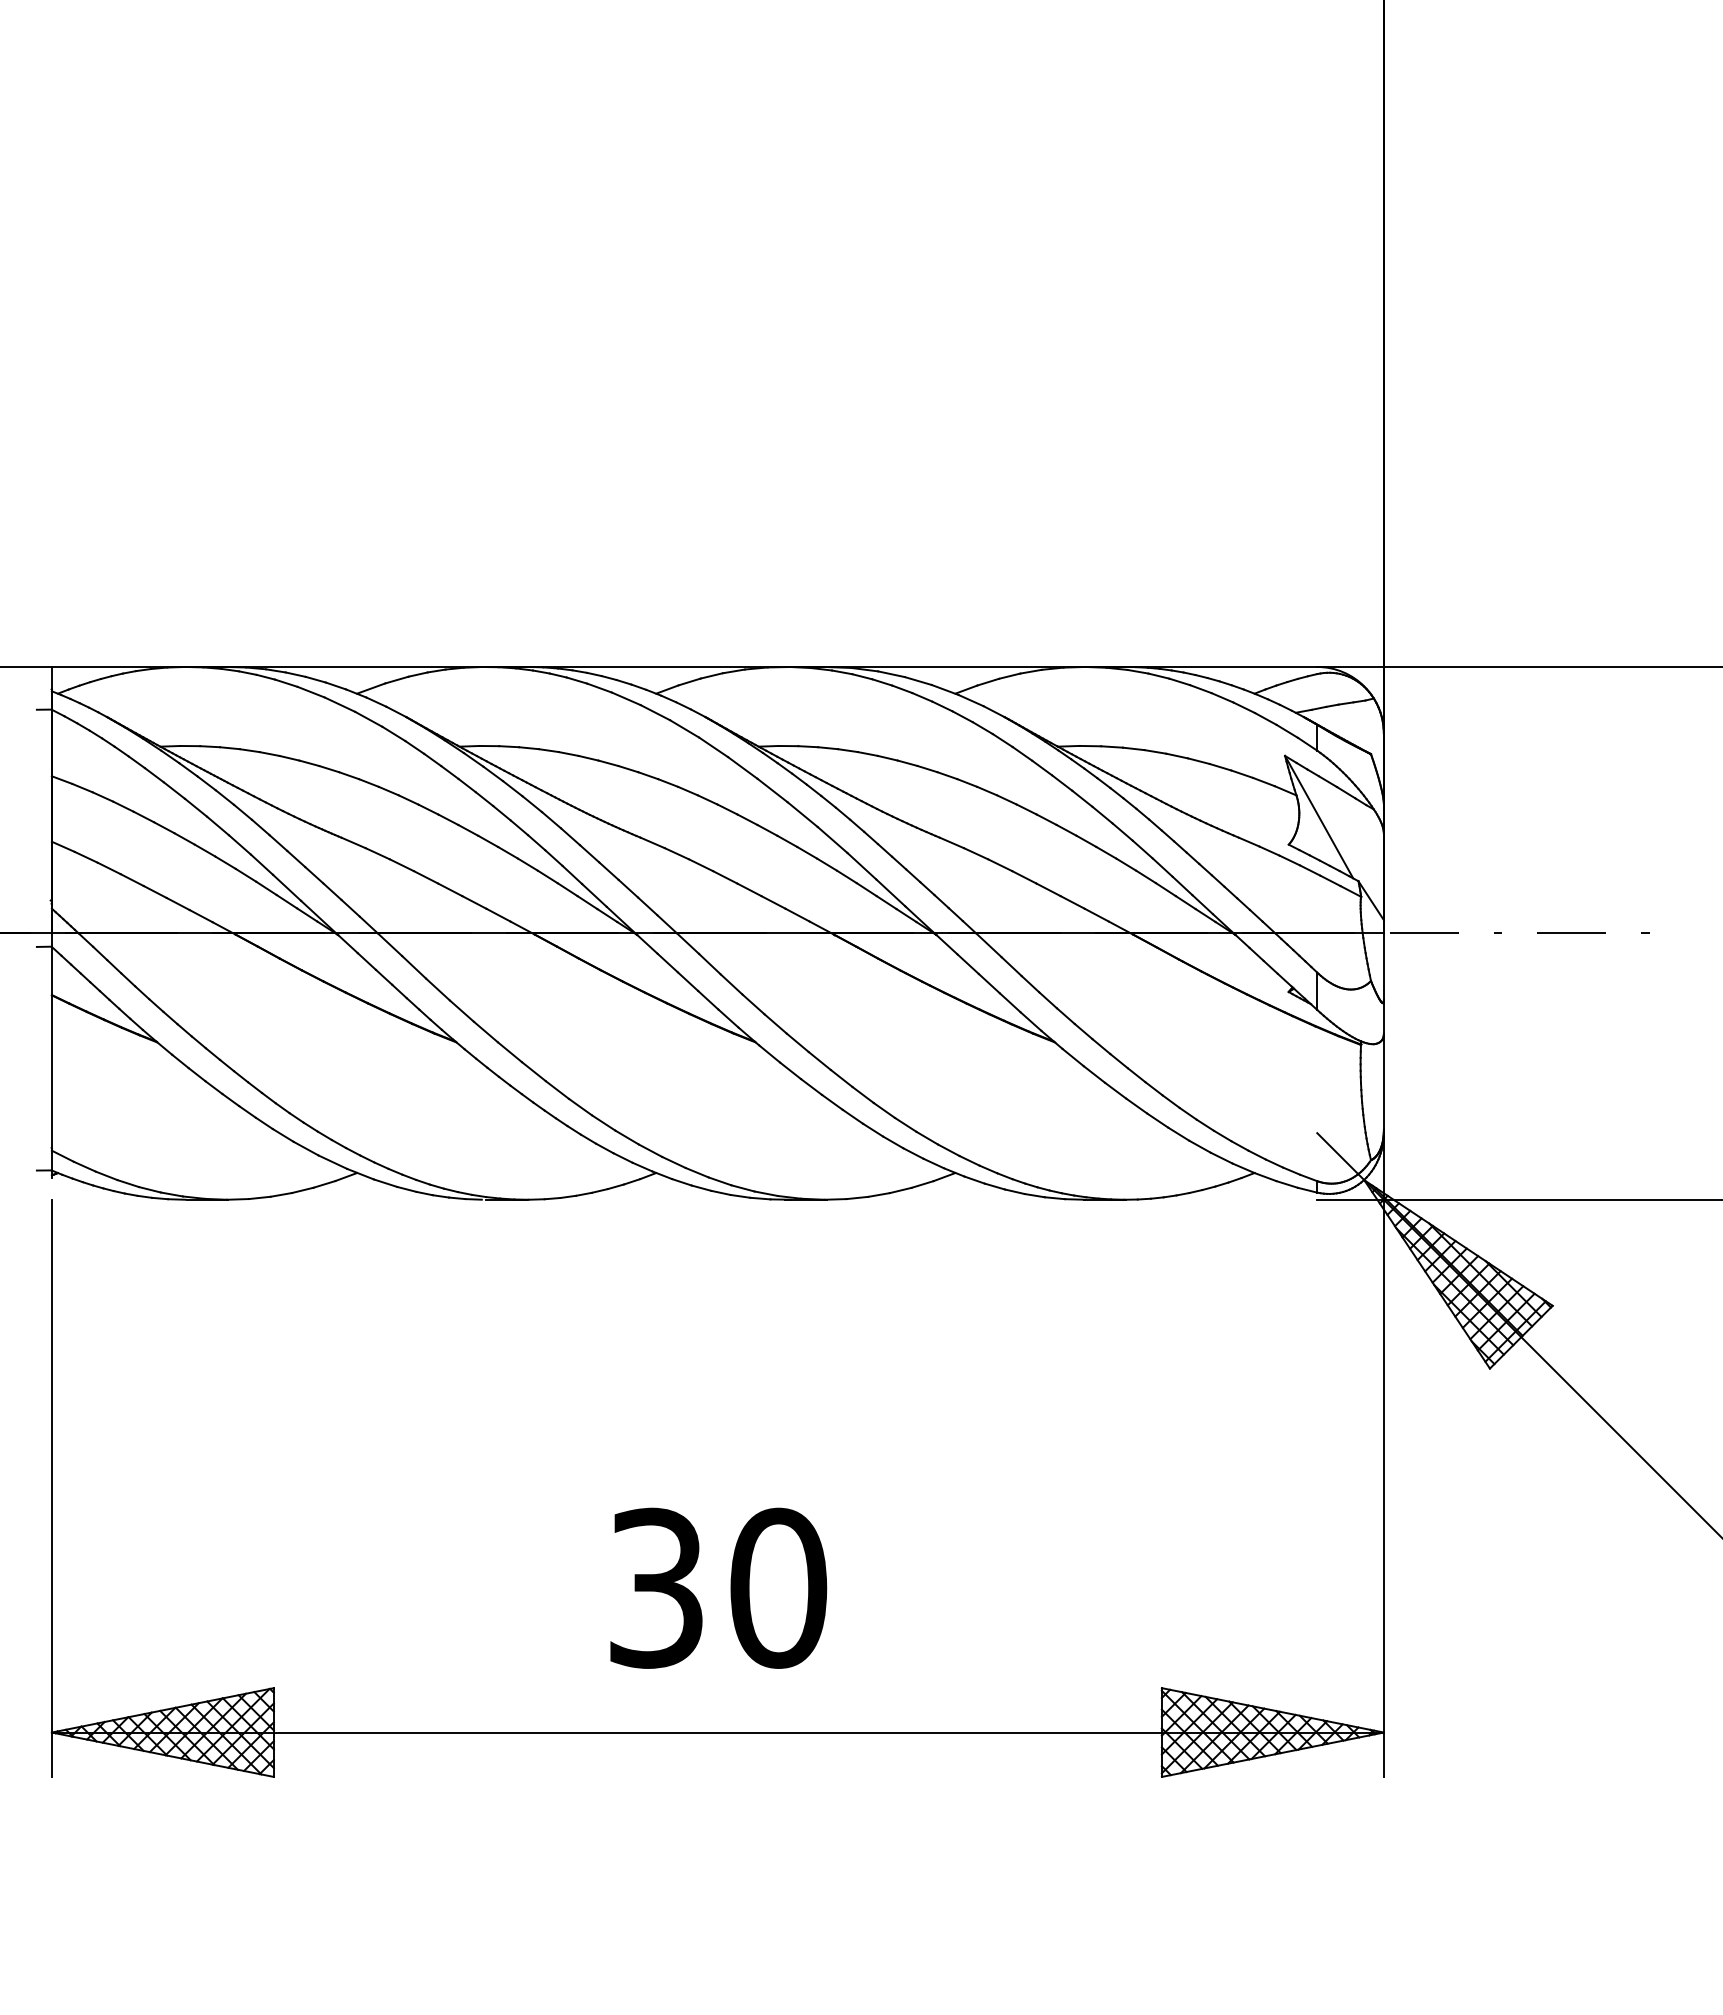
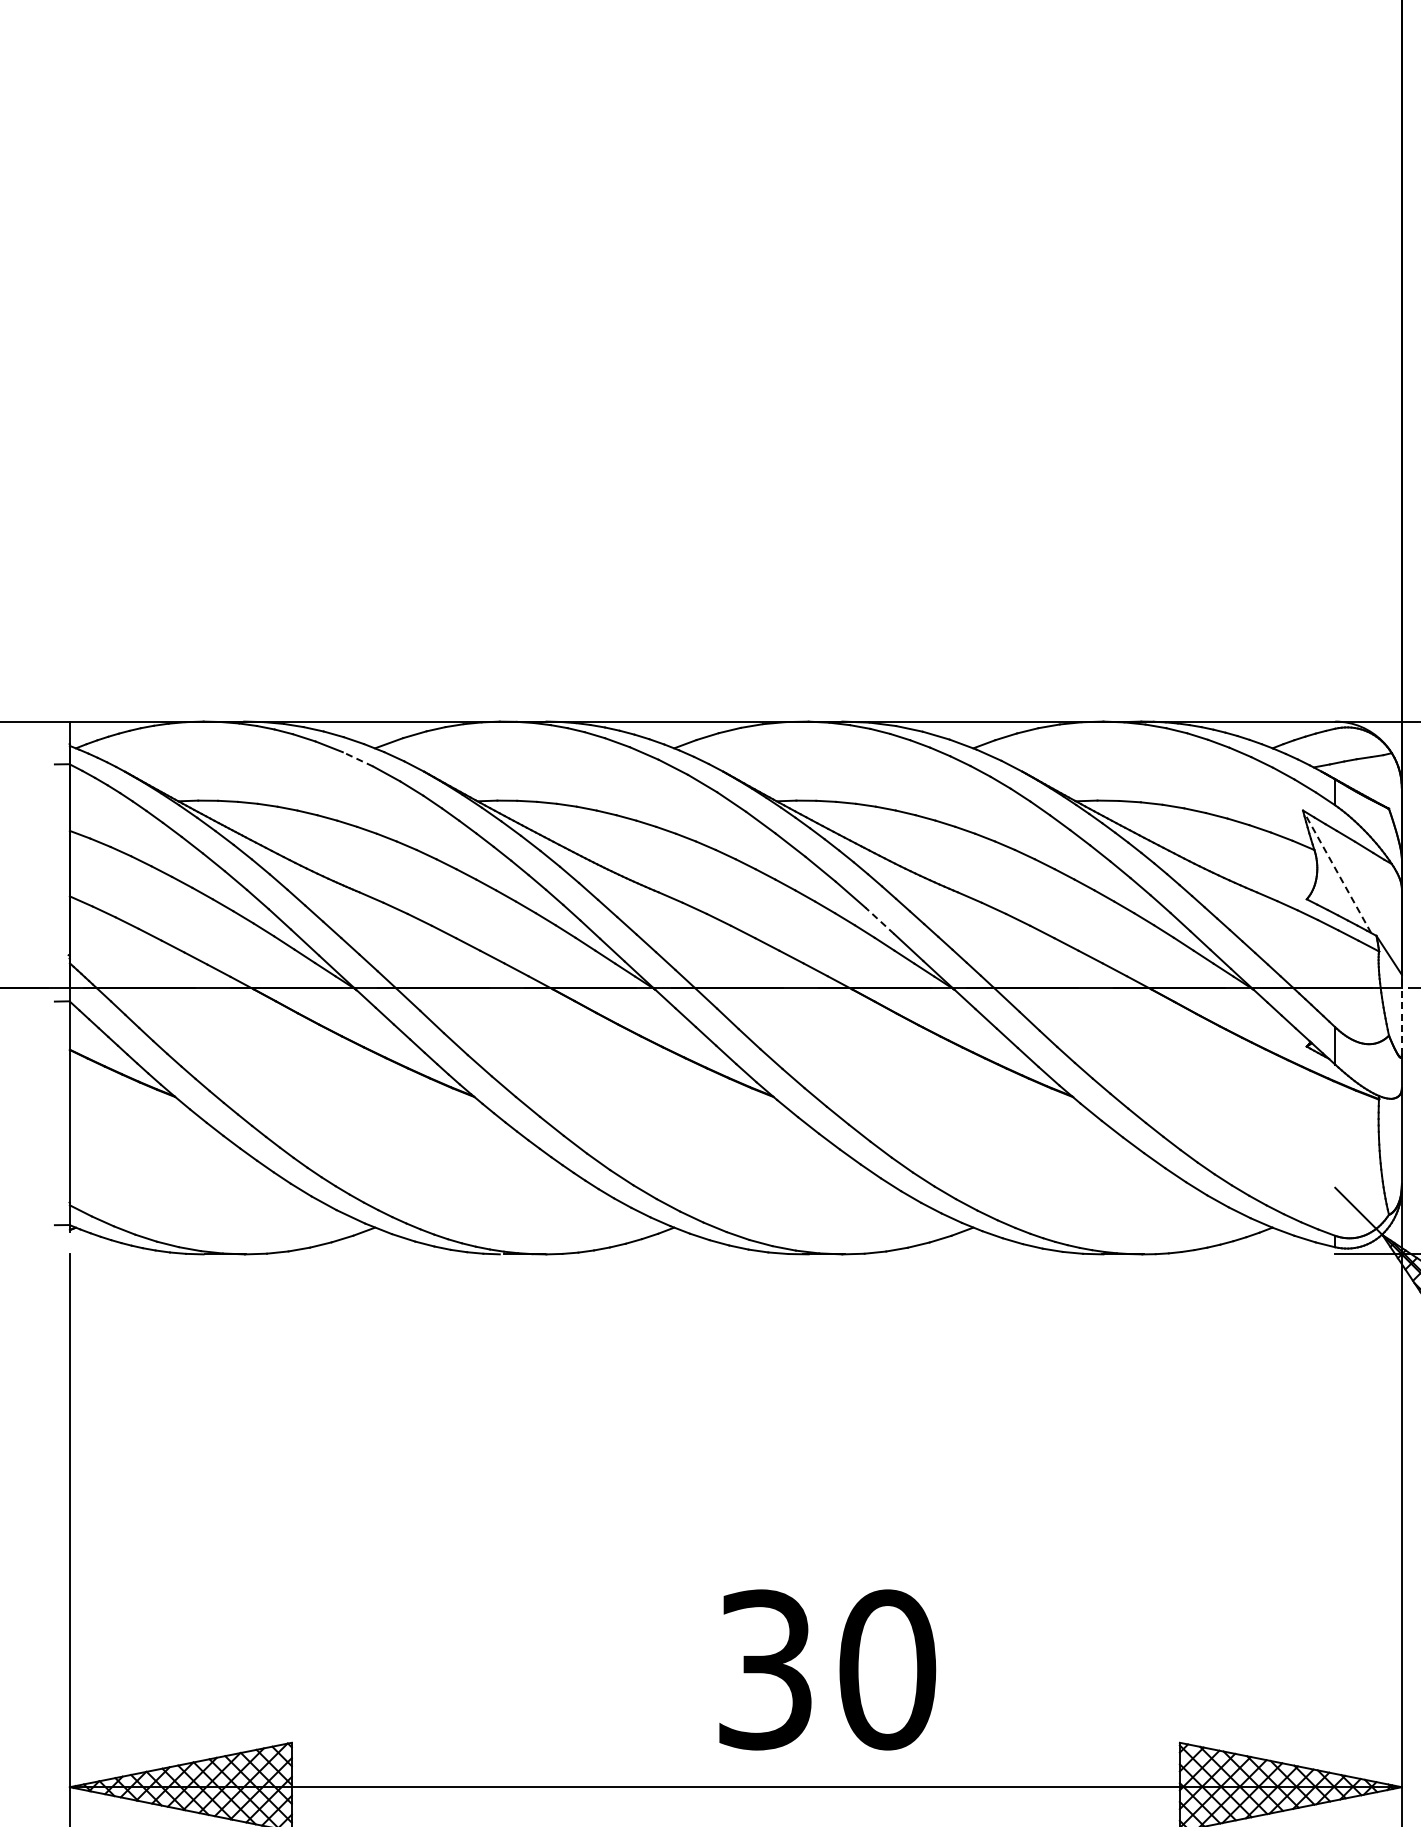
line: (340, 704) -> (358, 759), solid -> dashed
line: (1318, 816) -> (1336, 871), solid -> dashed
line: (861, 866) -> (879, 921), solid -> dashed
line: (1383, 959) -> (1401, 1014), solid -> dashed
text: (718, 1587) -> (827, 1669), moved

